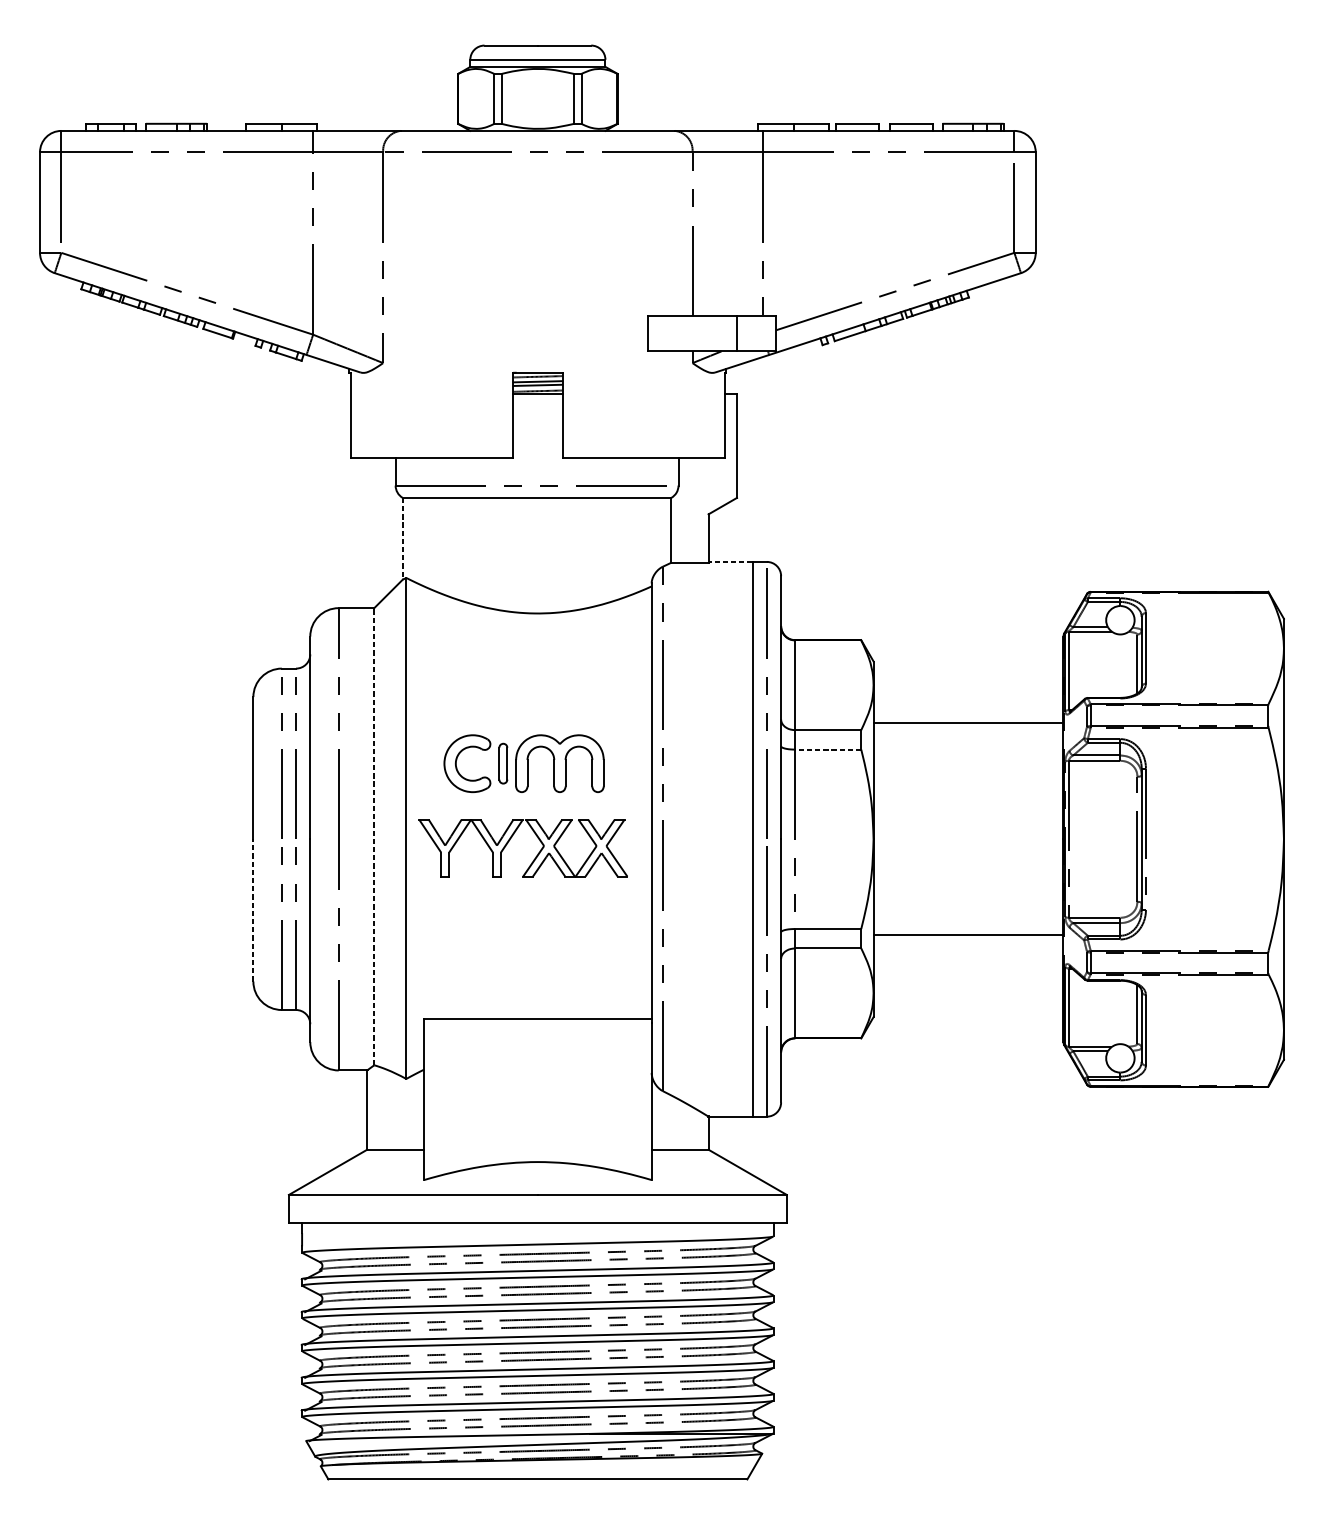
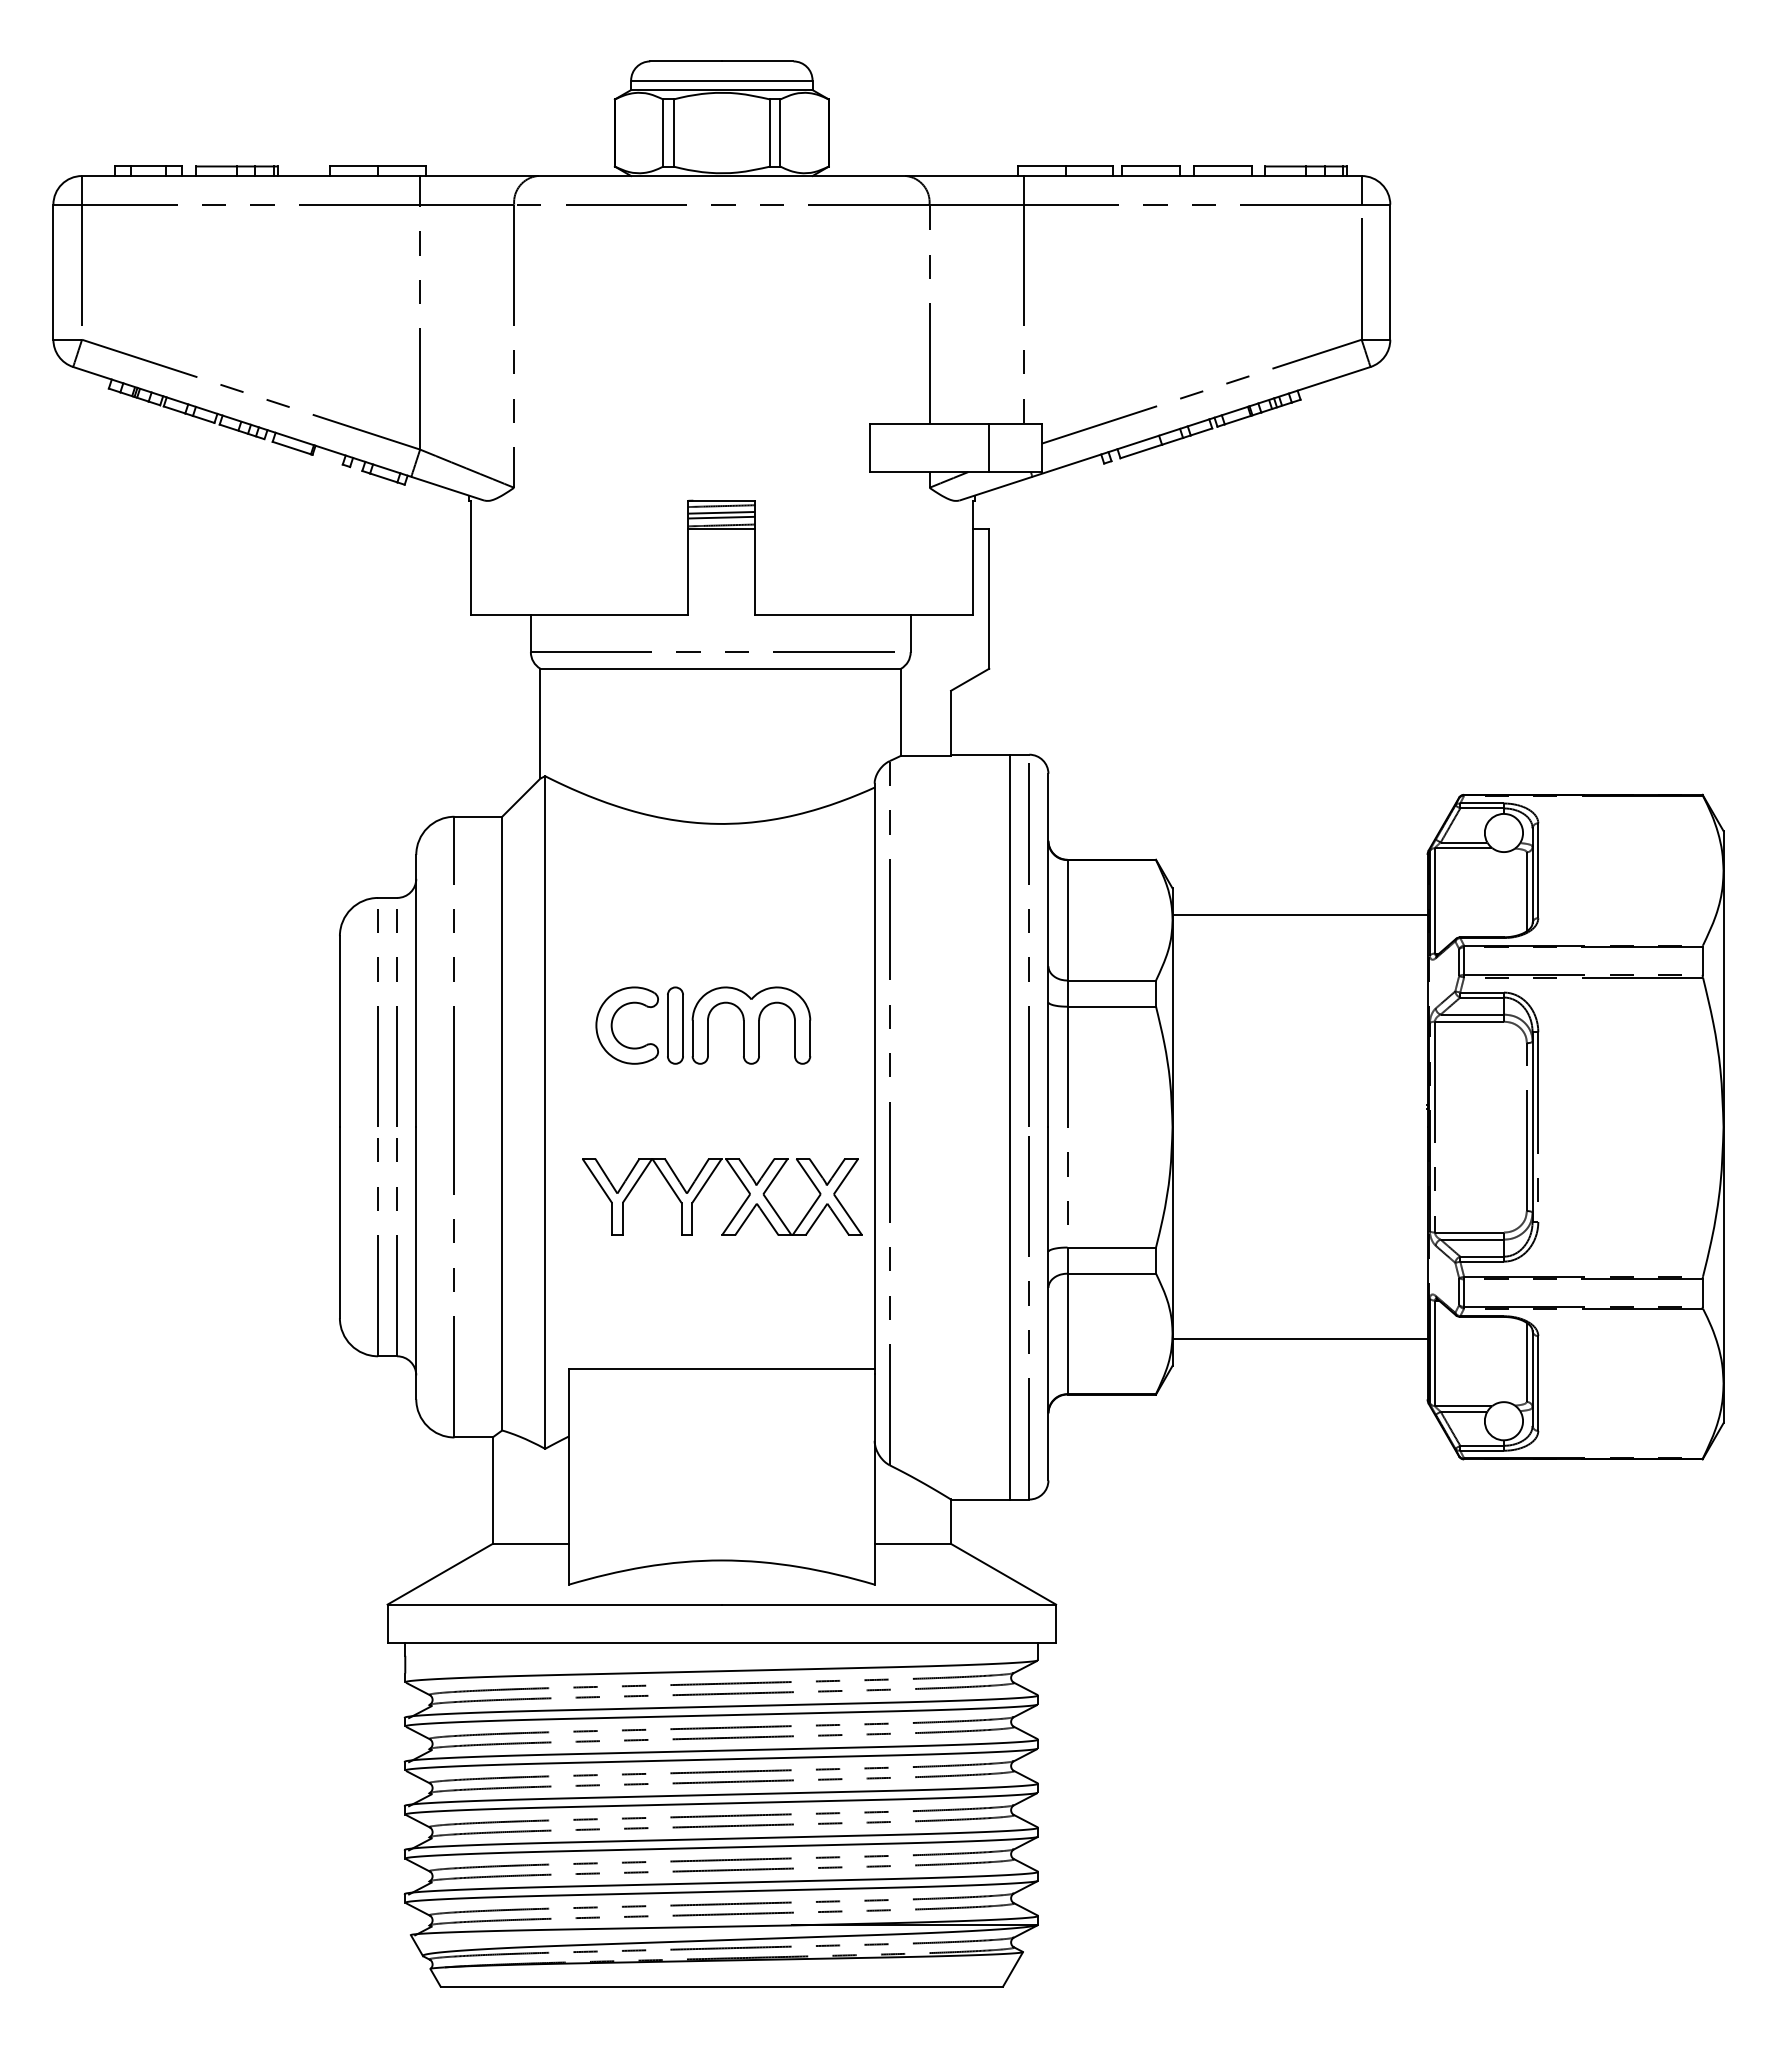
line: (402, 538) -> (540, 723), dashed -> solid
line: (730, 561) -> (980, 754), dashed -> solid
line: (968, 723) -> (1299, 915), moved
line: (828, 749) -> (1111, 1006), dashed -> solid
part: (503, 763) -> (675, 1025), size x1.43
line: (374, 836) -> (502, 1123), dashed -> solid
part: (510, 839) -> (705, 1185), moved
line: (253, 910) -> (339, 1222), dashed -> solid
line: (968, 934) -> (1299, 1339), moved

